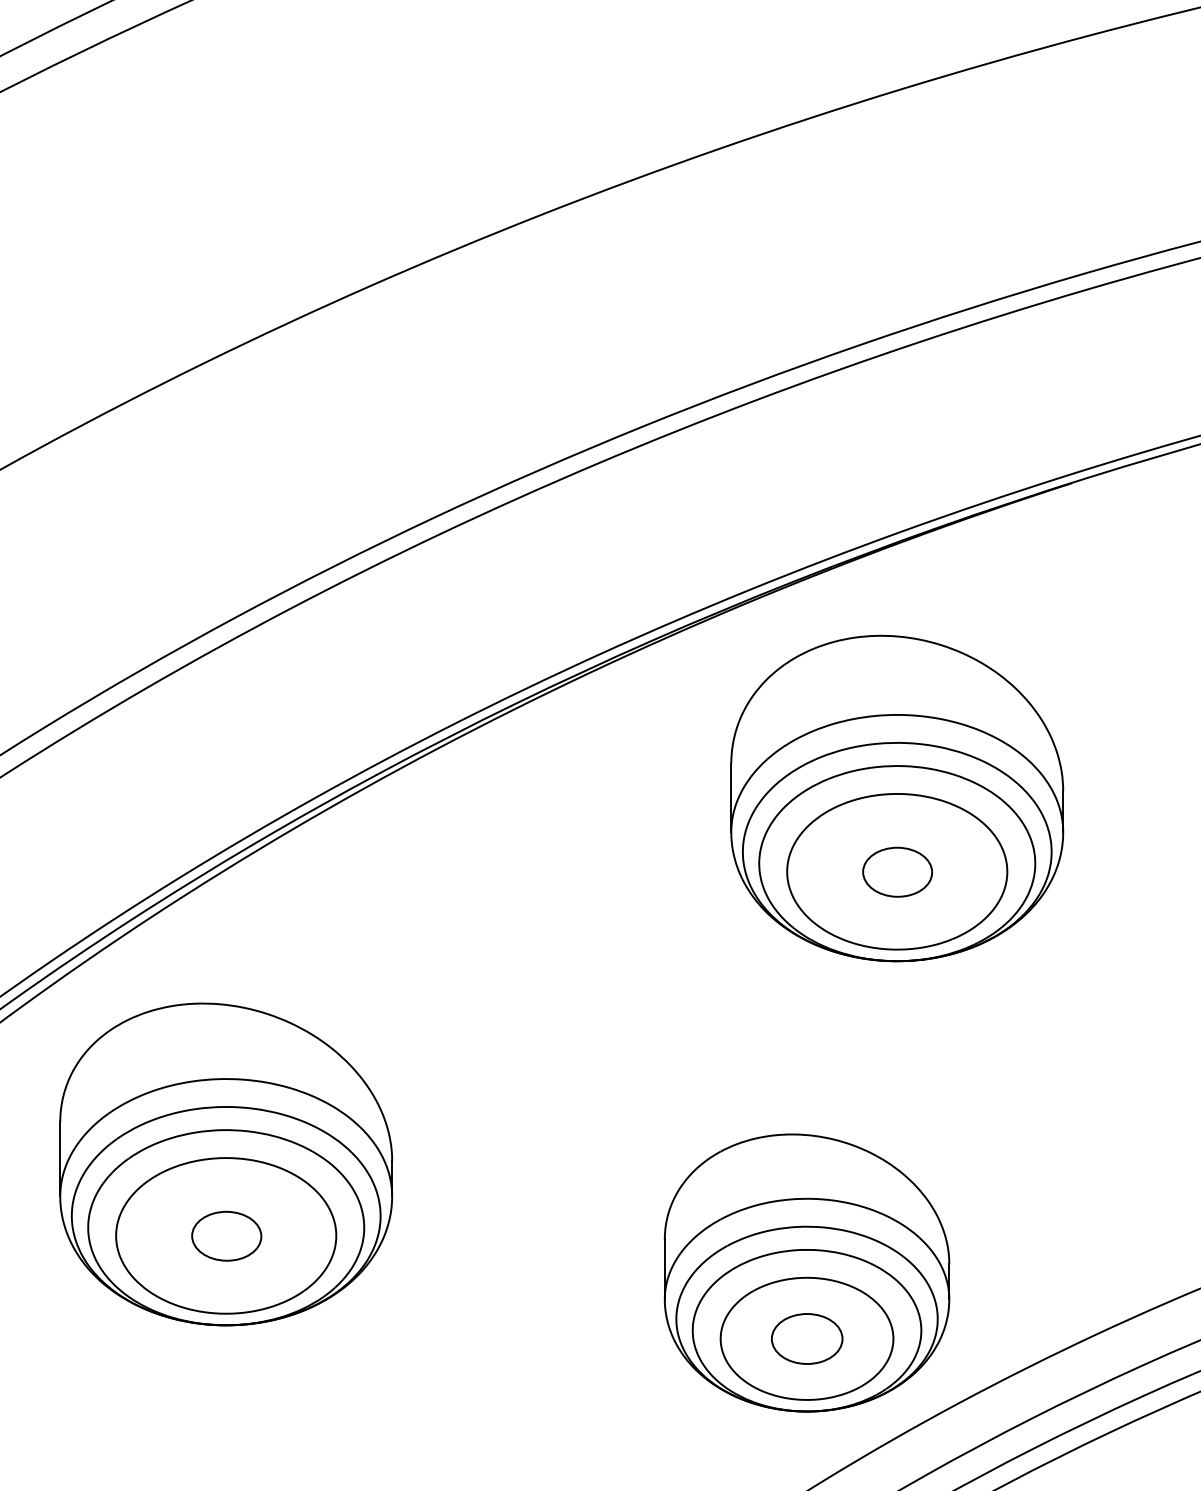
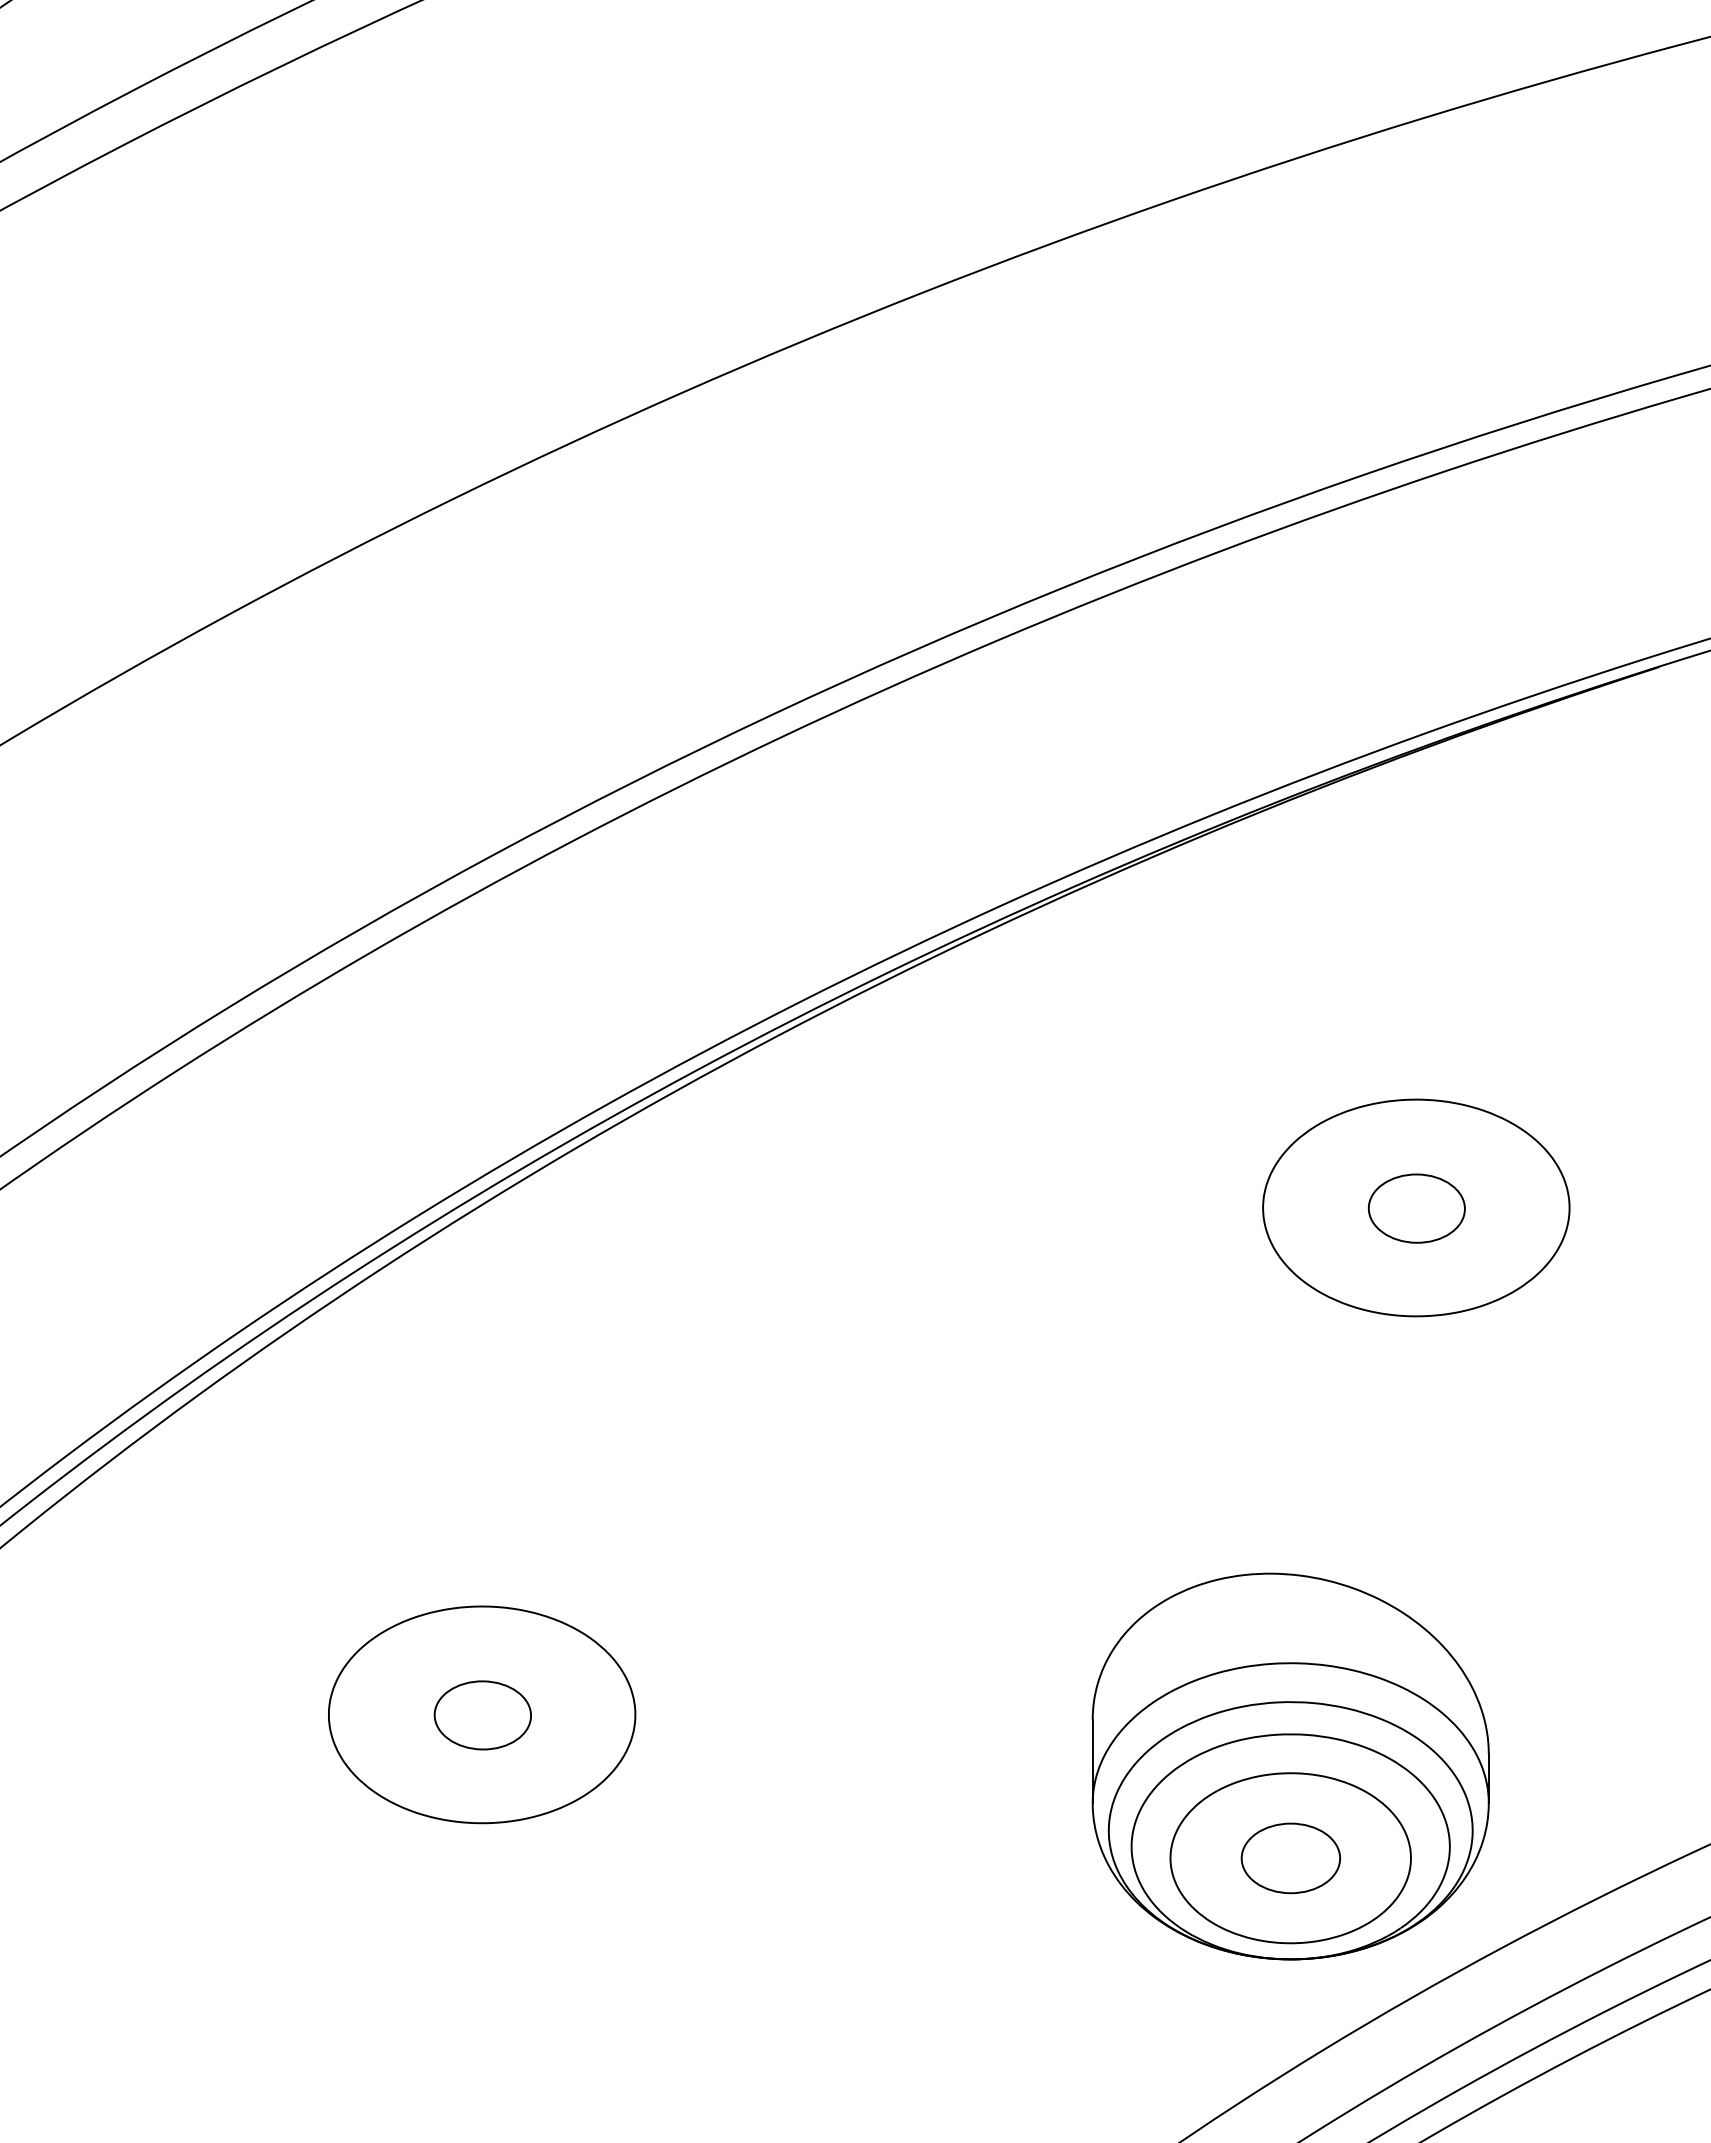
part: (897, 798) -> (1416, 1105), removed
part: (226, 1164) -> (482, 1615), removed

